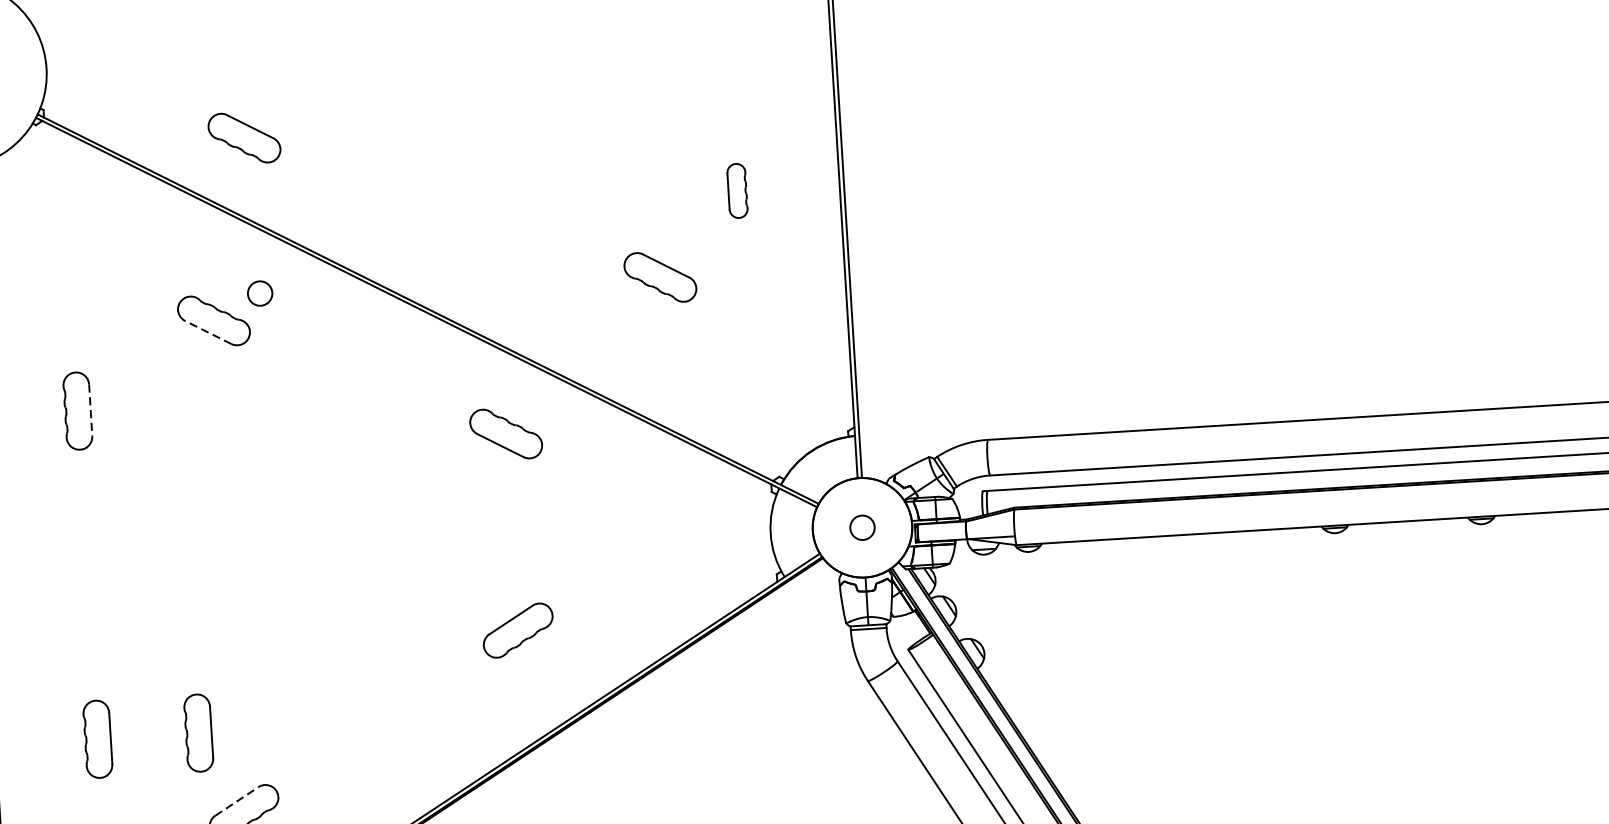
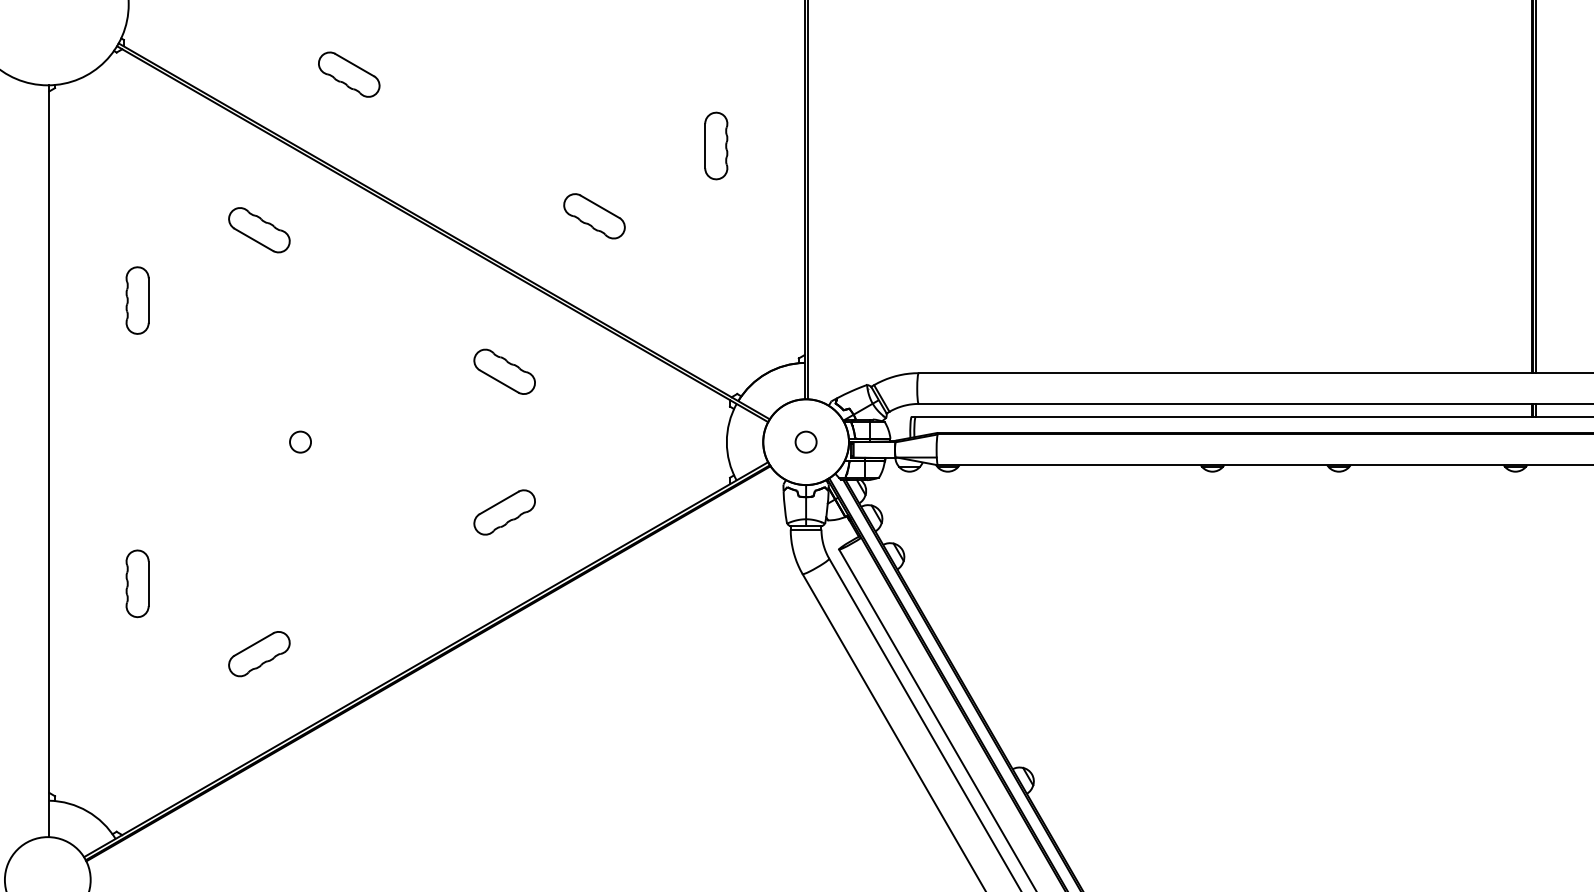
part: (244, 137) -> (349, 74), moved
part: (737, 190) -> (716, 145), size x1.43
part: (660, 277) -> (594, 216), moved
circle: (260, 292) -> (300, 441), moved
line: (207, 332) -> (253, 239), dashed -> solid
line: (90, 411) -> (148, 301), dashed -> solid
part: (505, 433) -> (504, 371), moved
part: (198, 732) -> (224, 583), removed
line: (237, 801) -> (254, 644), dashed -> solid

